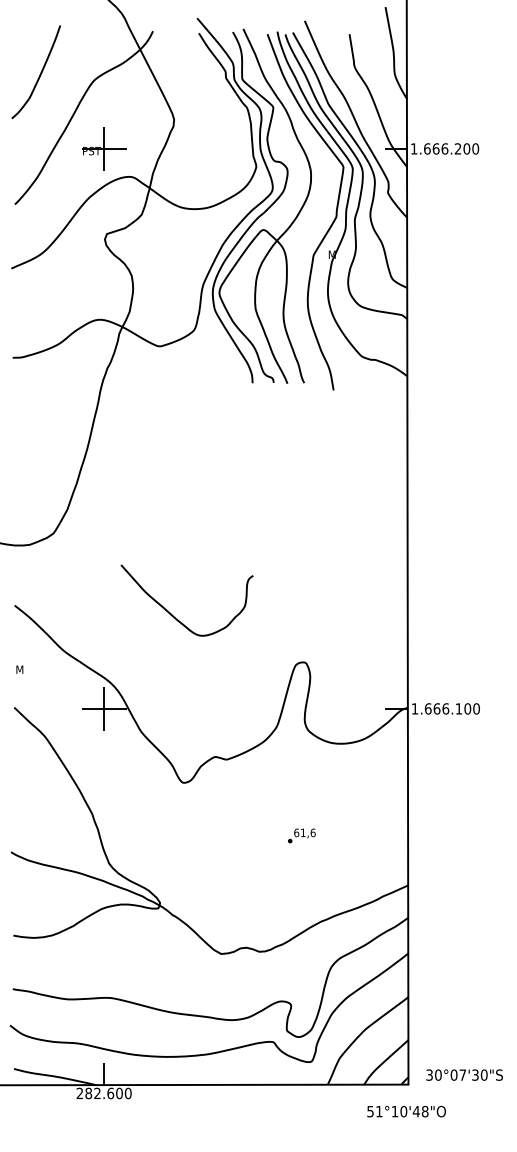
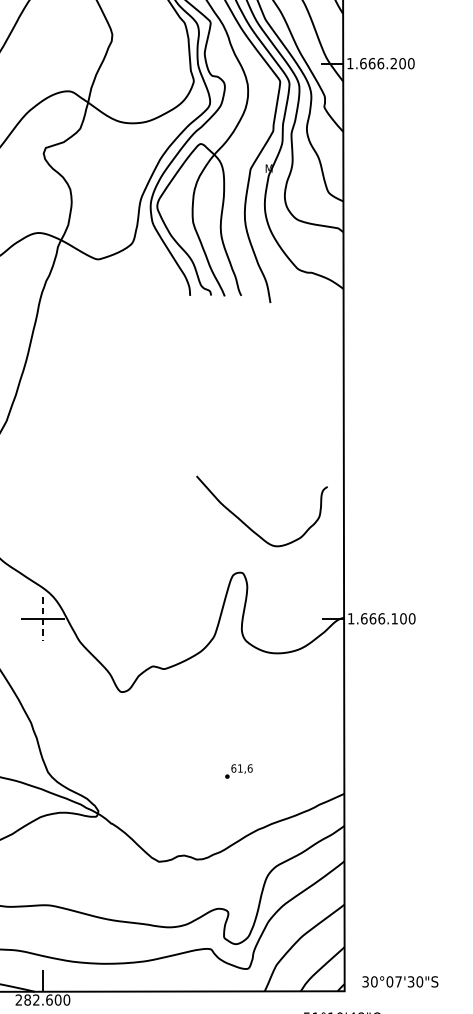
part: (104, 148) -> (43, 63), removed
curve: (172, 614) -> (247, 525), moved
line: (104, 709) -> (43, 619), solid -> dashed
part: (301, 835) -> (238, 771), moved

